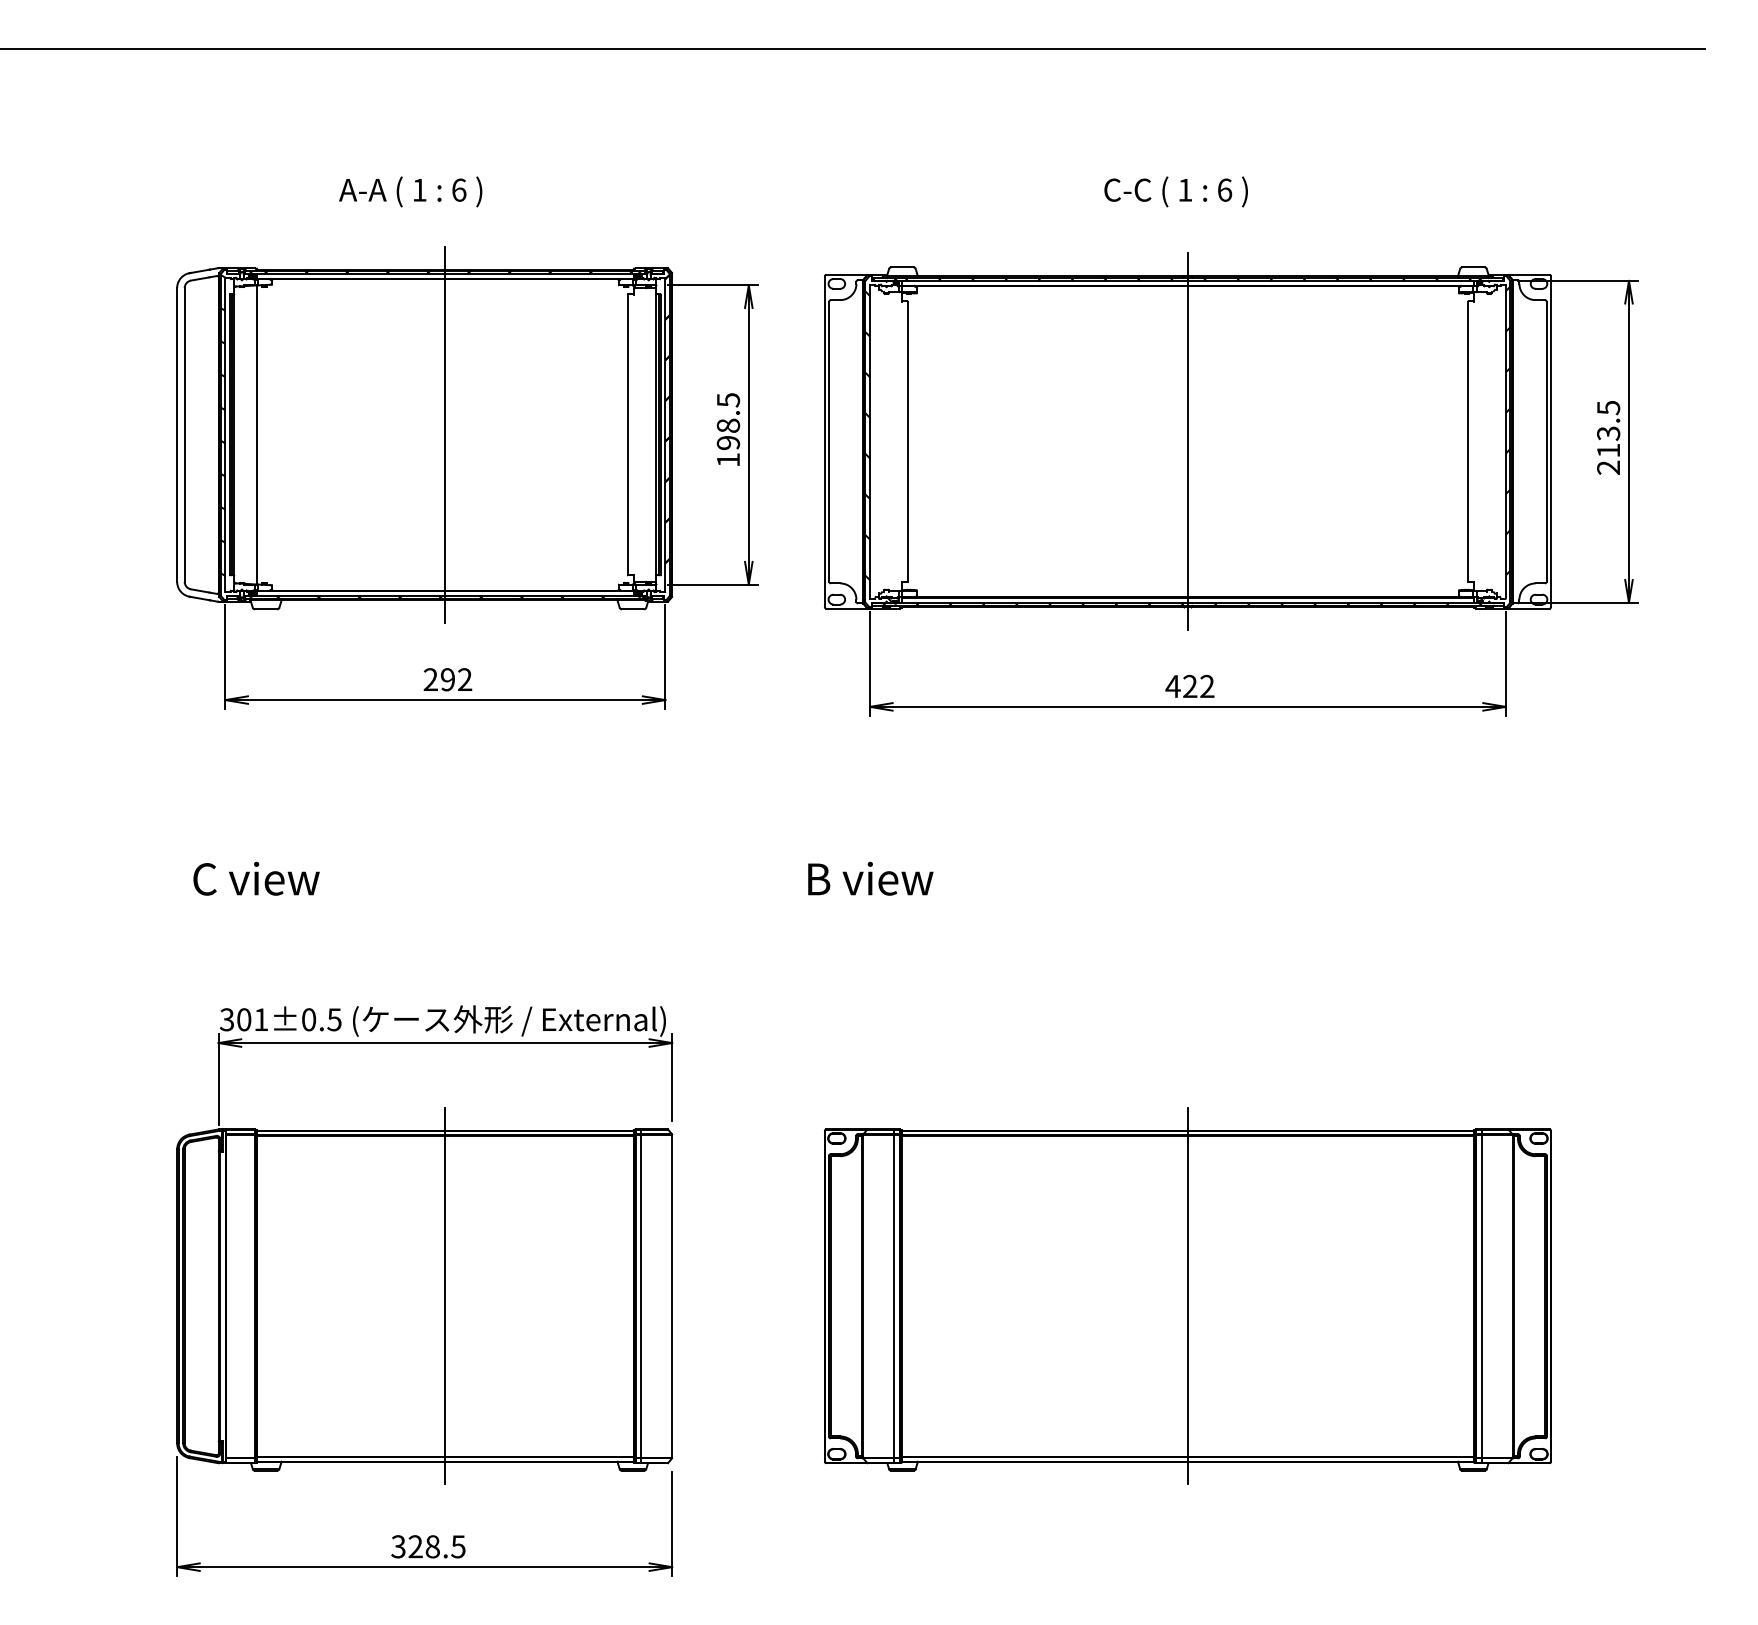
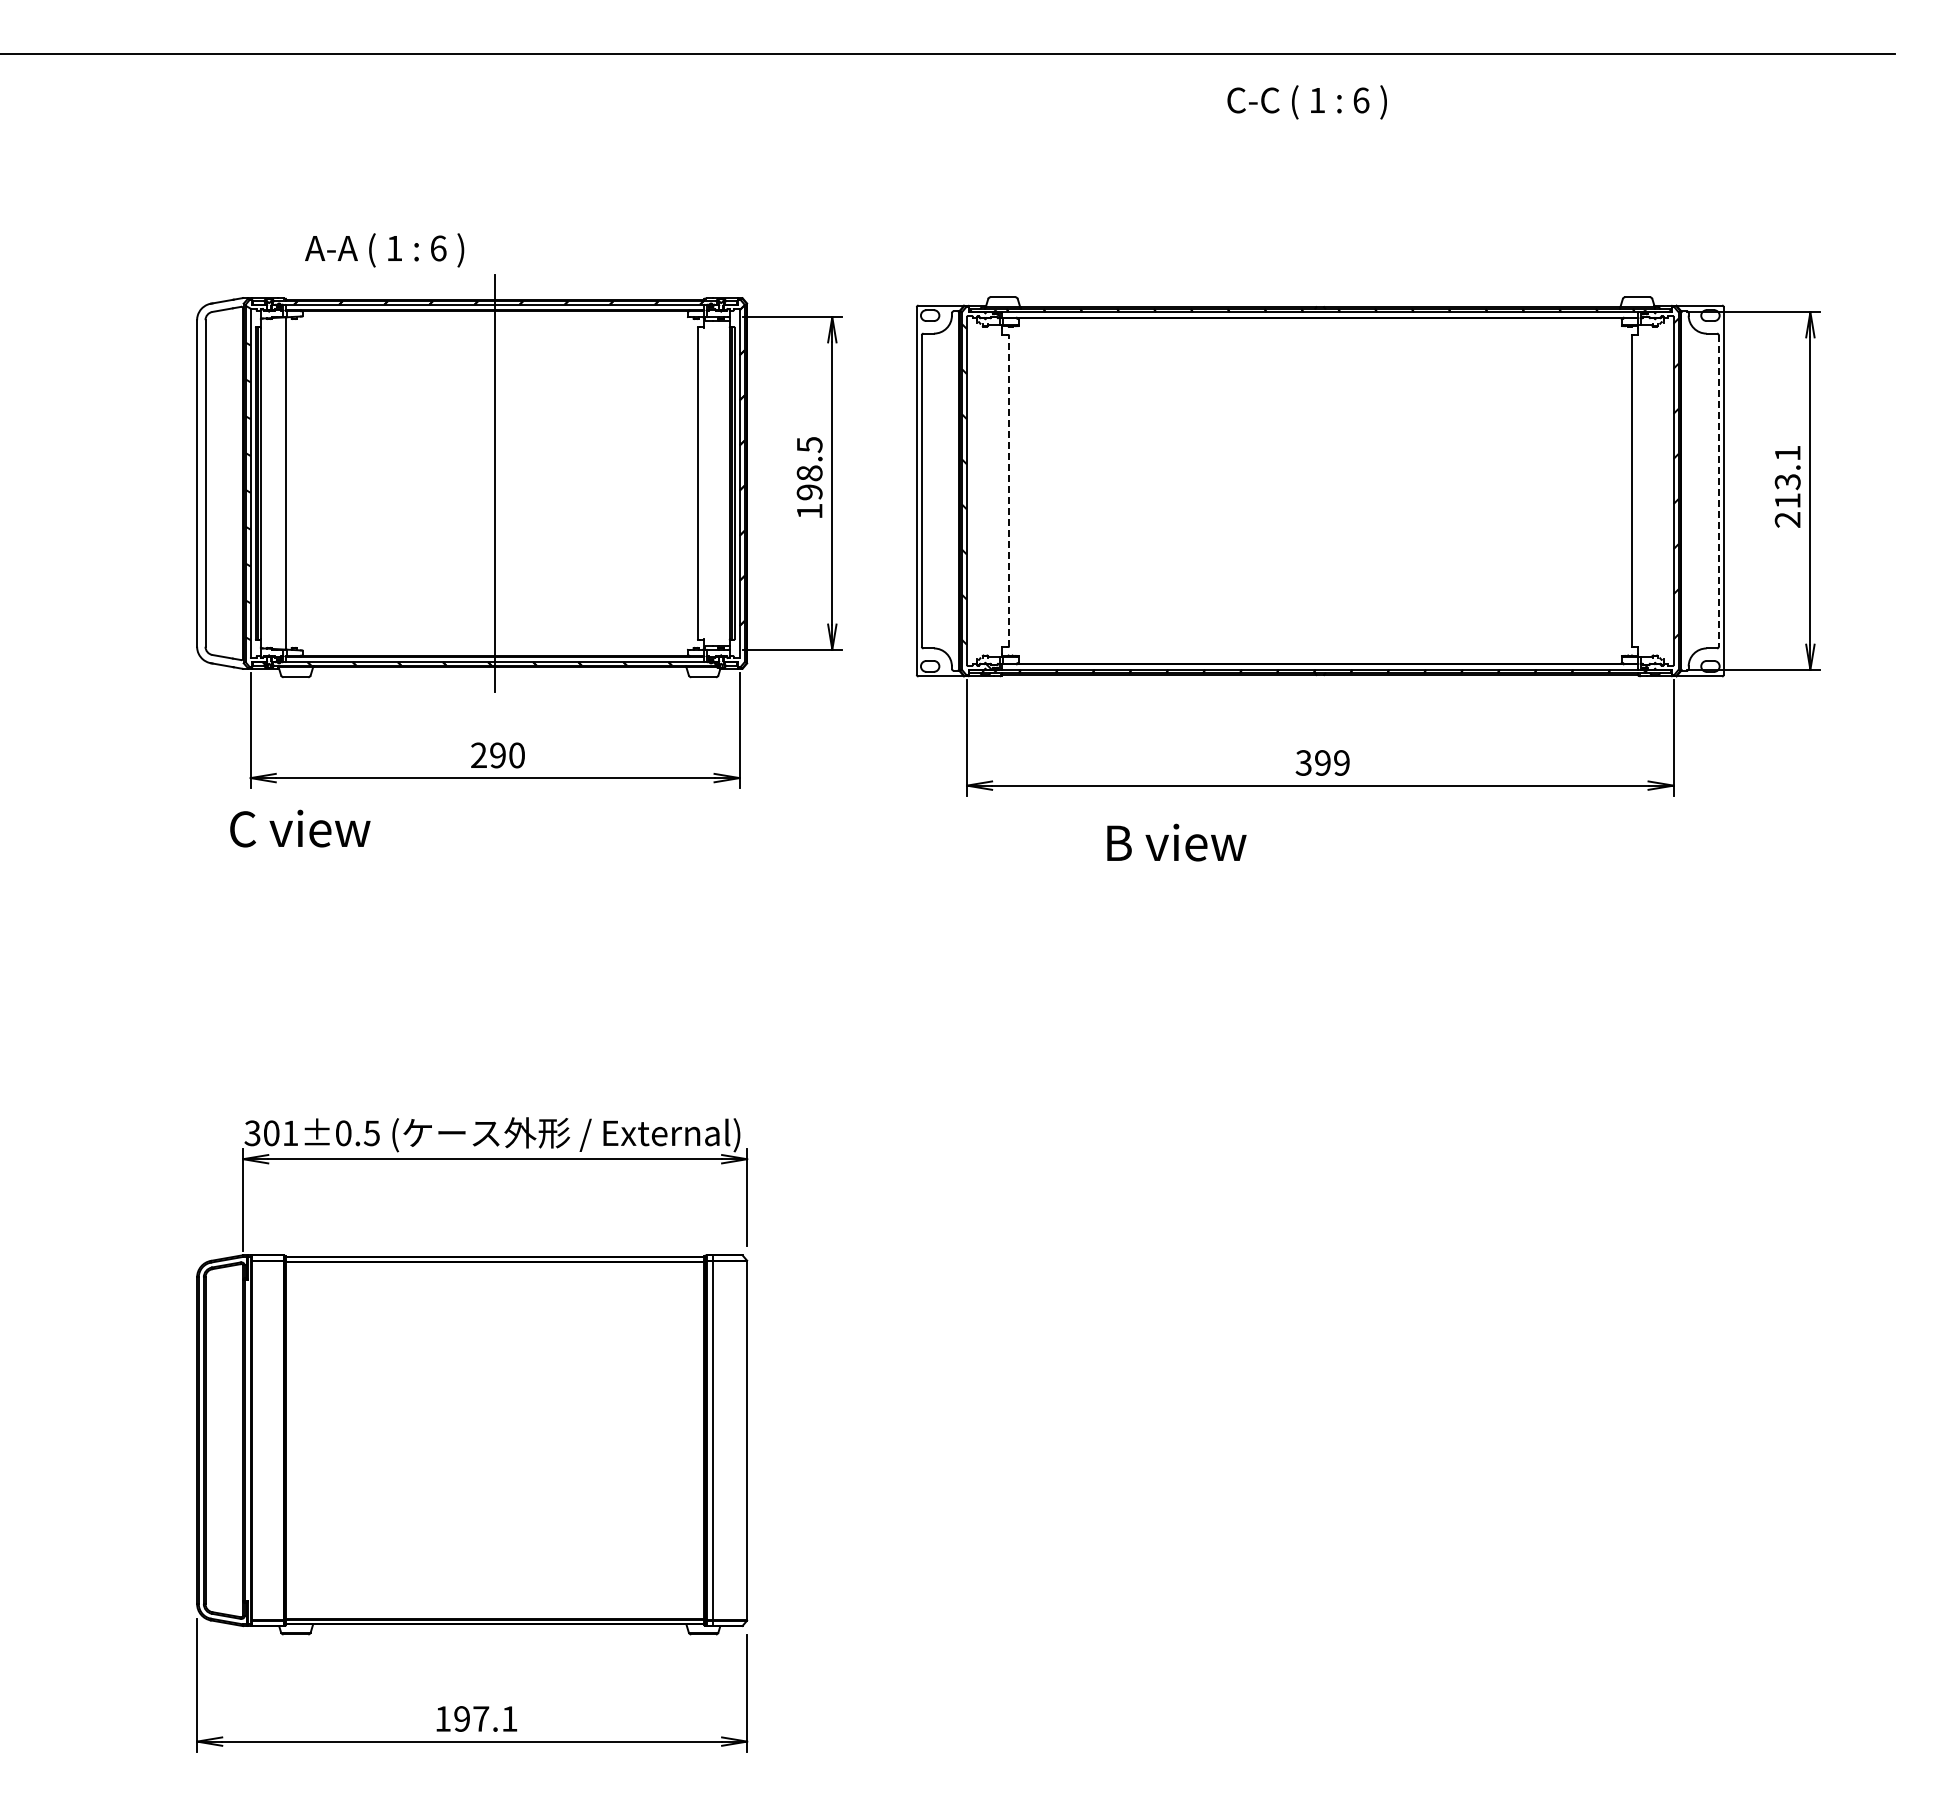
text: (410, 192) -> (384, 250), moved
text: (1175, 192) -> (1306, 102), moved
text: (1608, 407) -> (1787, 453), 213.5 -> 213.1
line: (1188, 441) -> (1320, 490), removed
line: (907, 442) -> (1008, 491), solid -> dashed
line: (1546, 442) -> (1718, 491), solid -> dashed
text: (464, 679) -> (516, 755), 292 -> 290
text: (1189, 686) -> (1322, 762), 422 -> 399
text: (256, 878) -> (300, 828), moved
text: (870, 878) -> (1176, 842), moved
line: (445, 1296) -> (495, 1440), removed
part: (1188, 1296) -> (1320, 1440), removed
text: (428, 1546) -> (476, 1718), 328.5 -> 197.1

